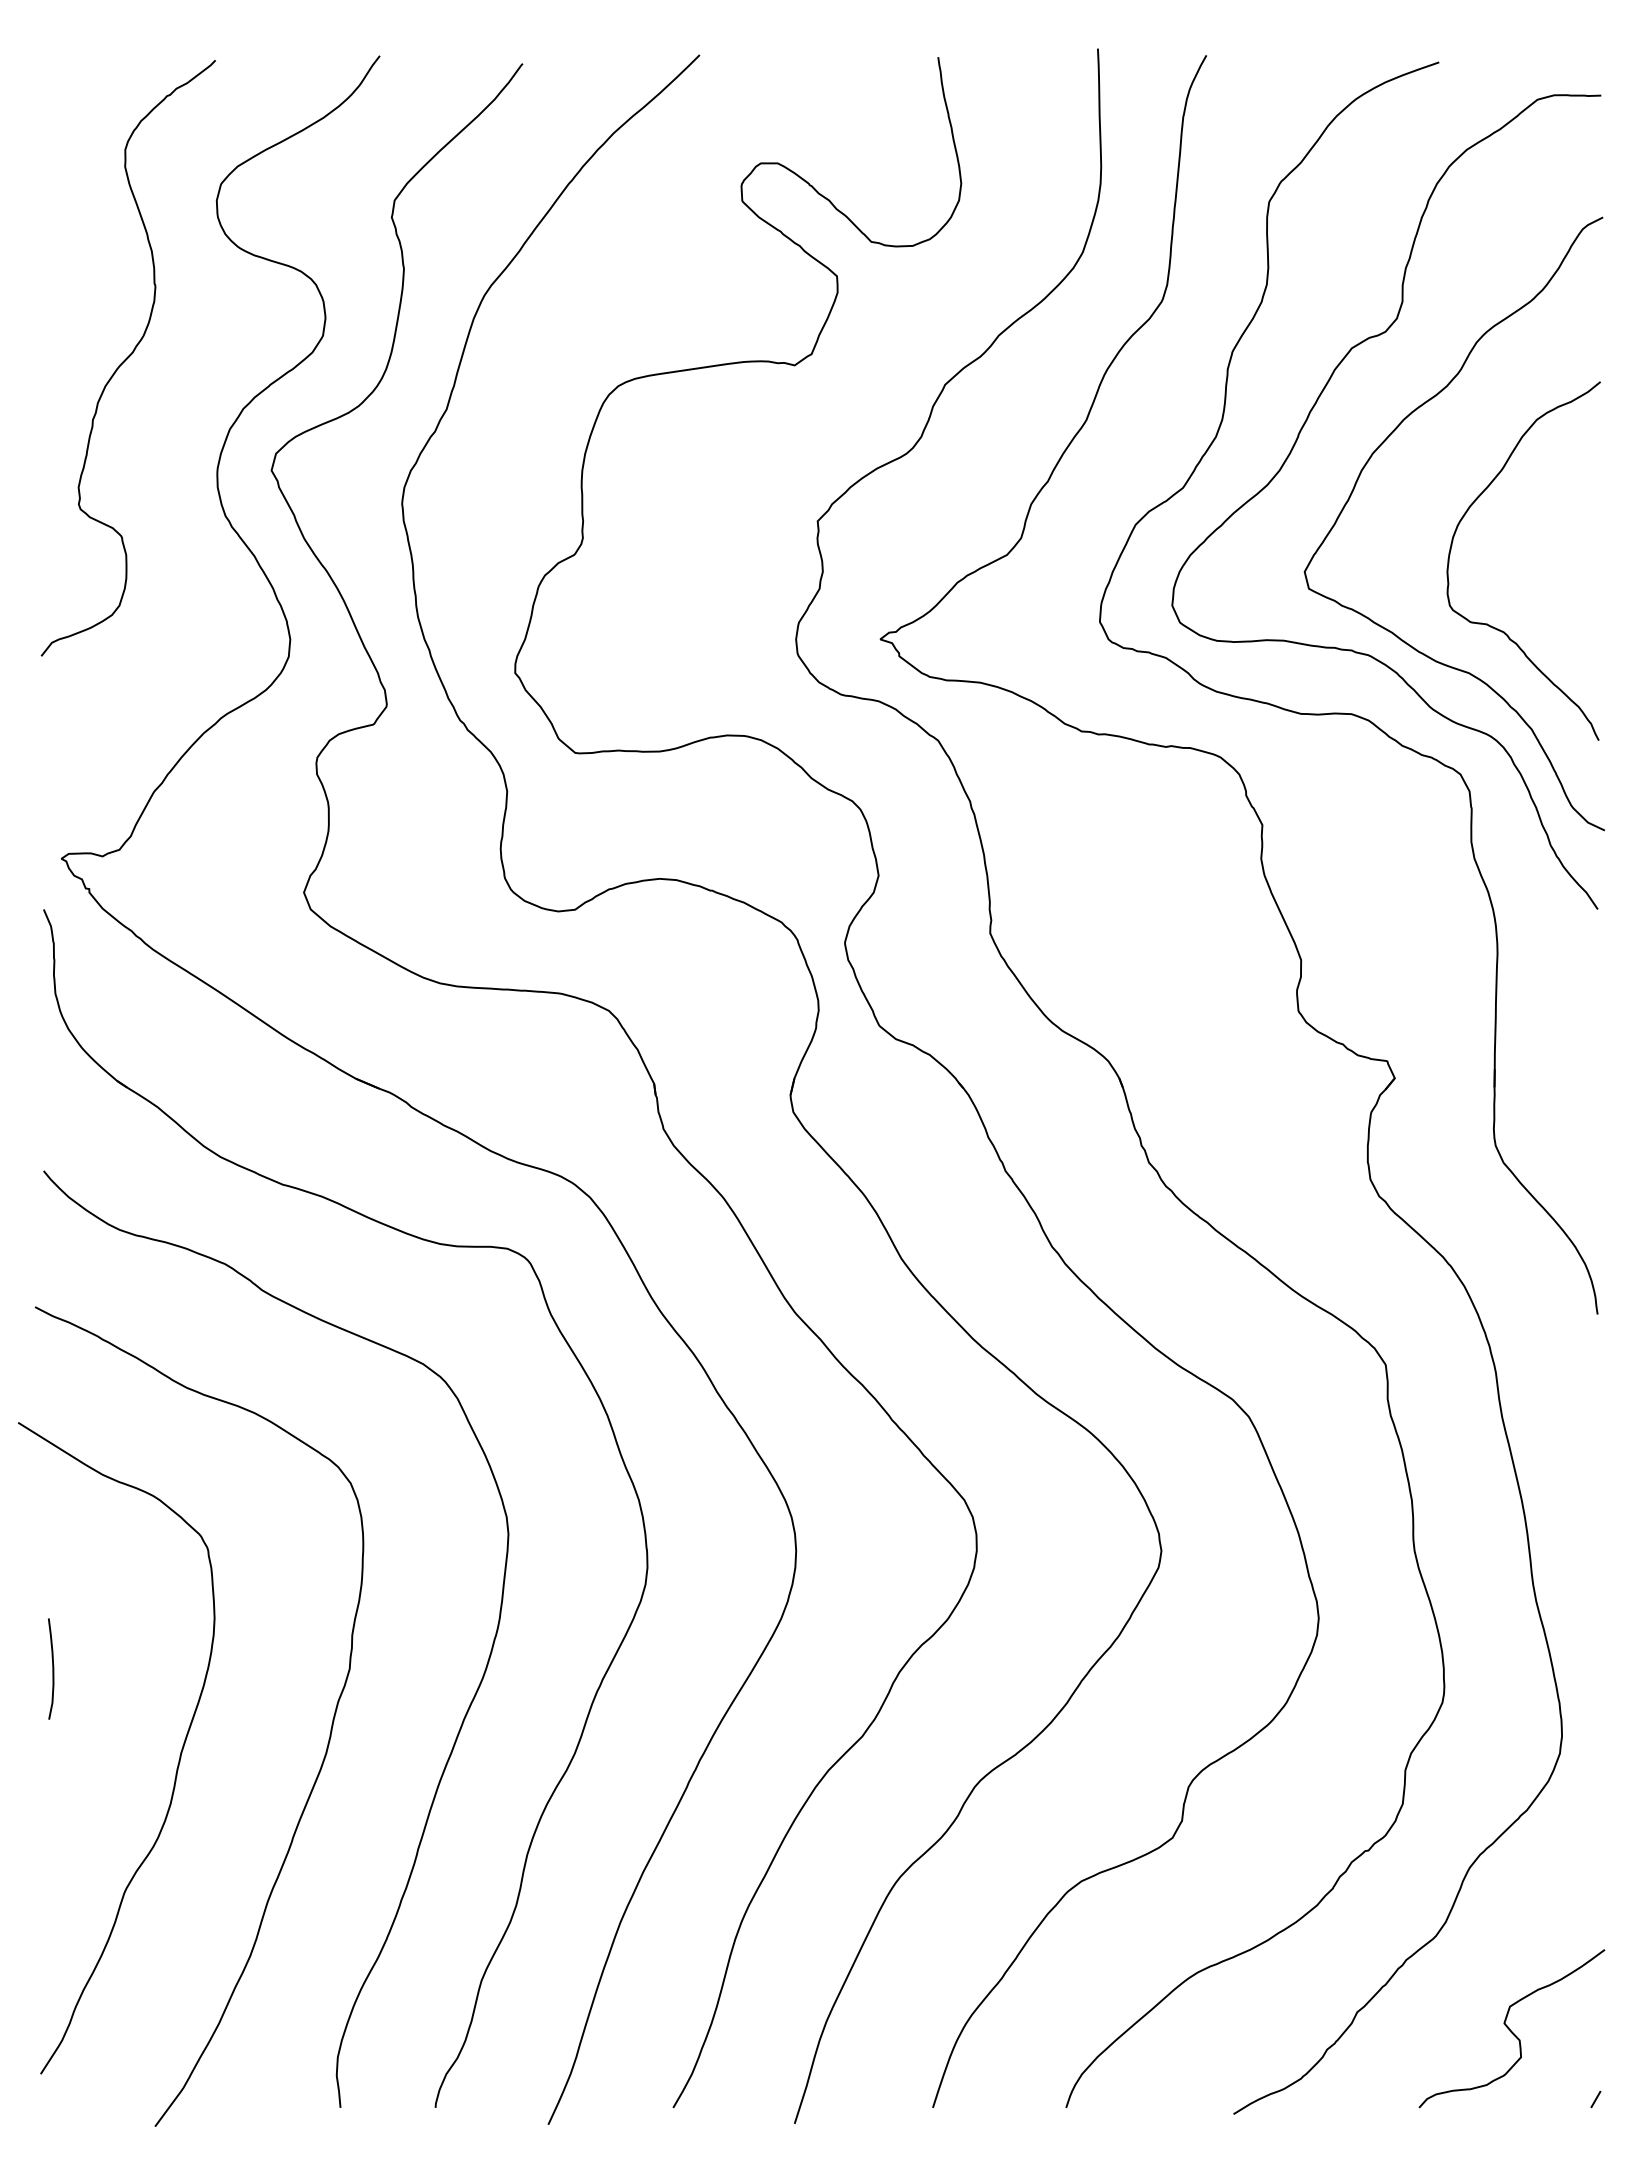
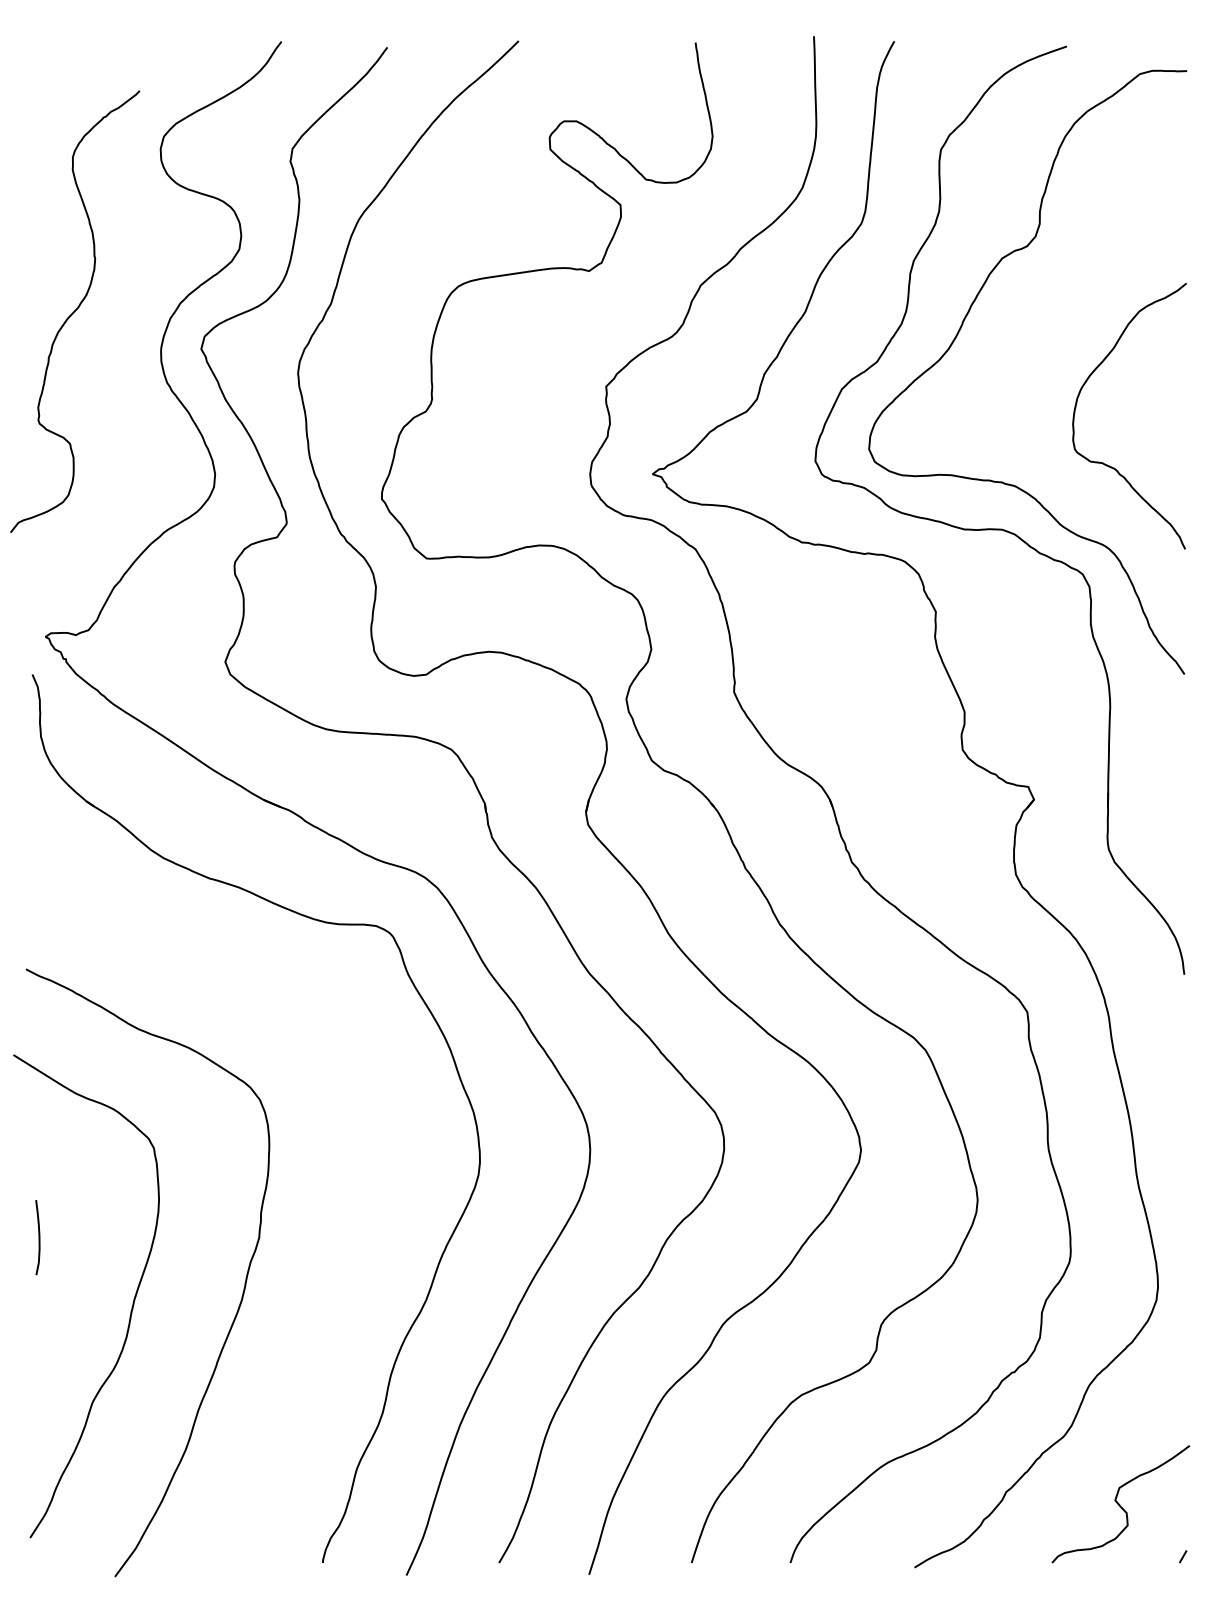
curve: (127, 358) -> (74, 311), moved
curve: (1359, 478) -> (1007, 354), removed
curve: (464, 1715) -> (344, 1272), removed

